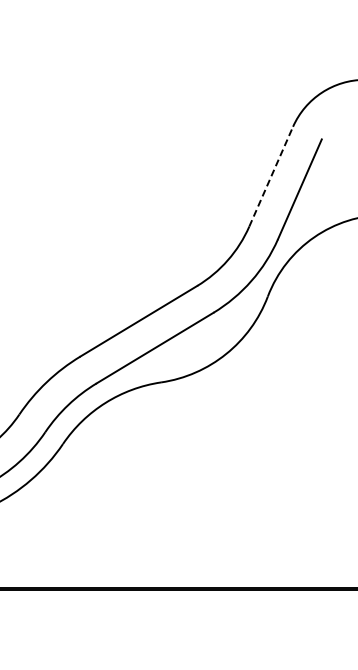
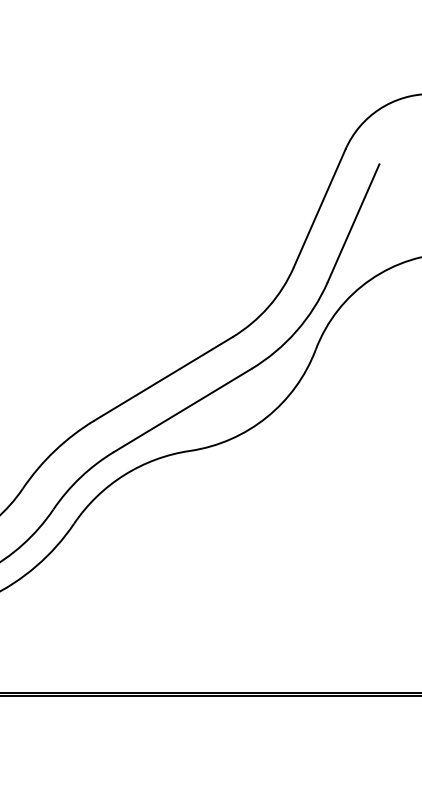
line: (271, 176) -> (320, 208), dashed -> solid

